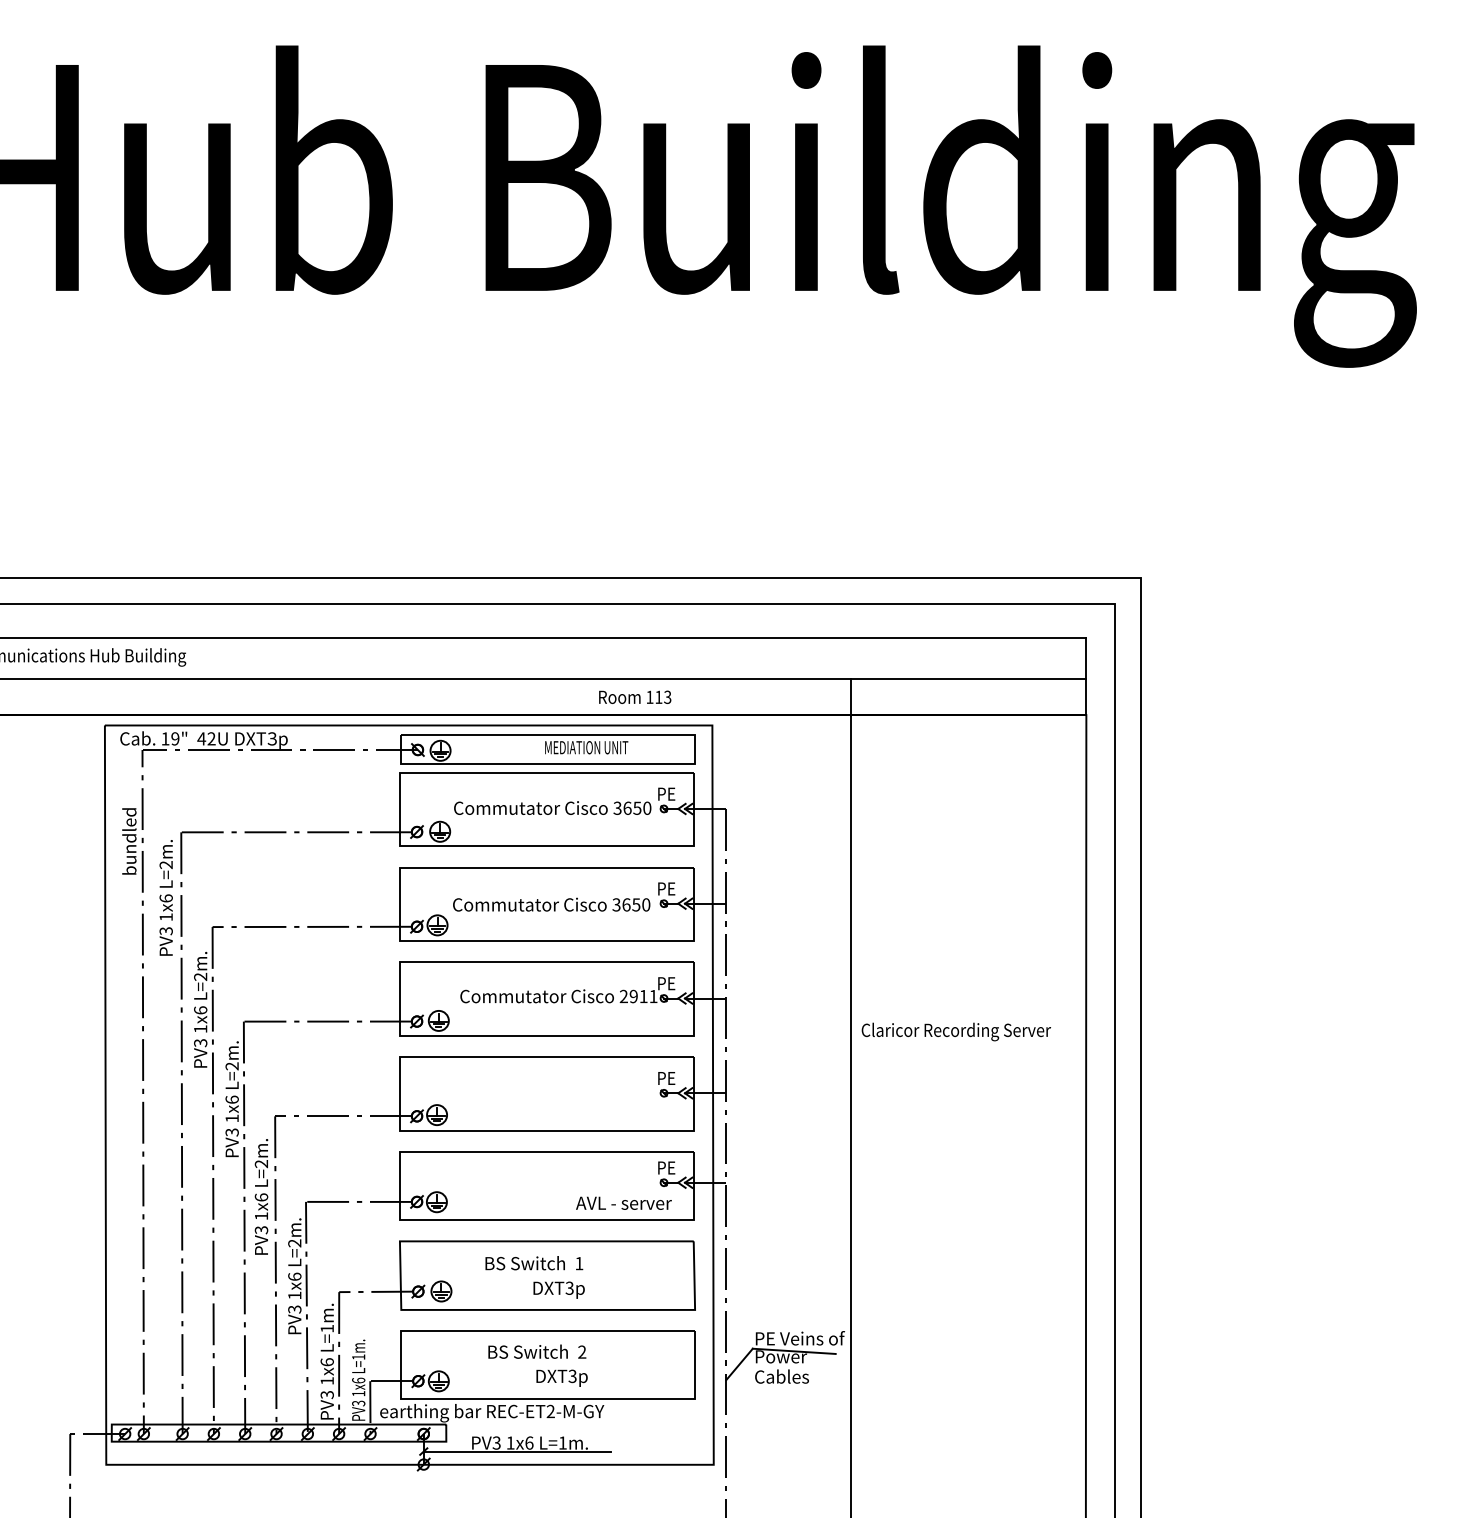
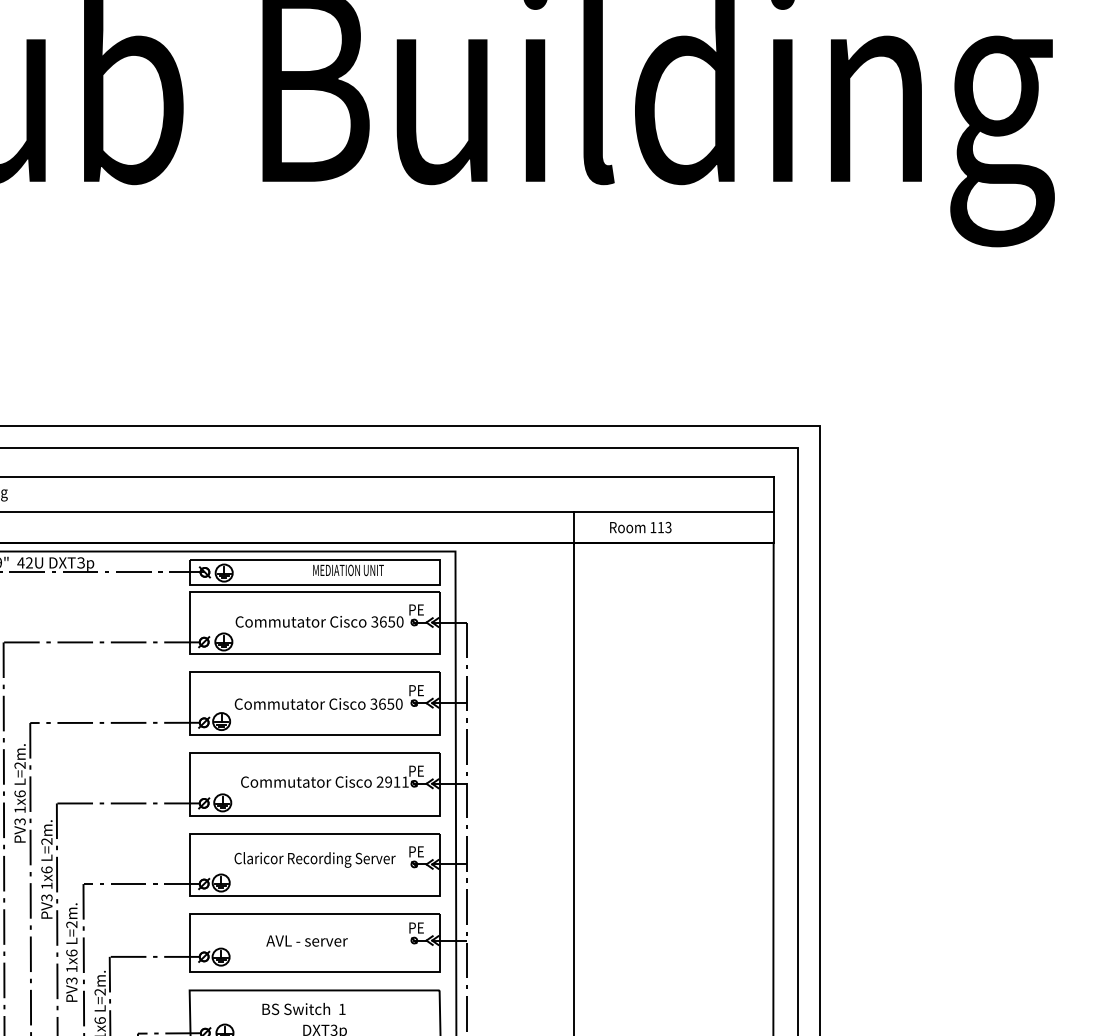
text: (635, 696) -> (641, 526), moved
text: (955, 1031) -> (314, 859), moved
text: (623, 1202) -> (306, 940), moved

